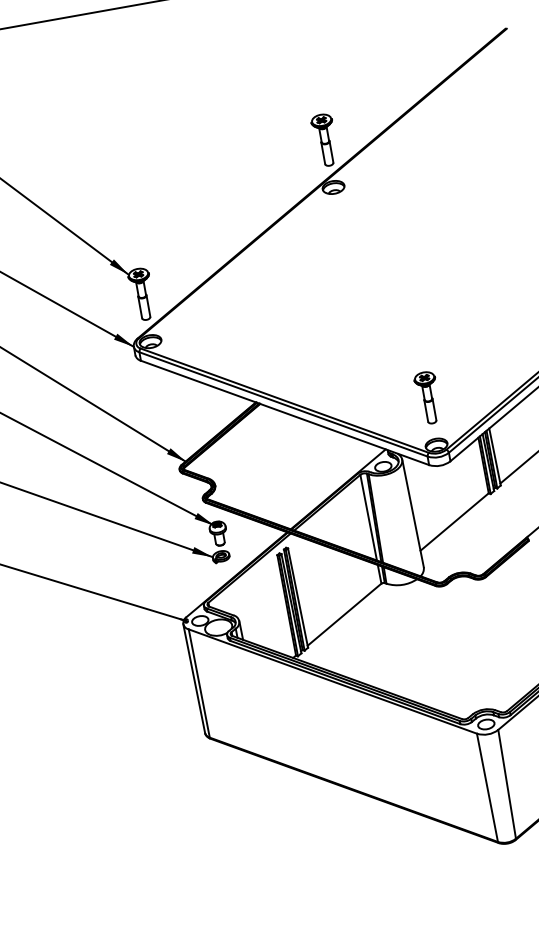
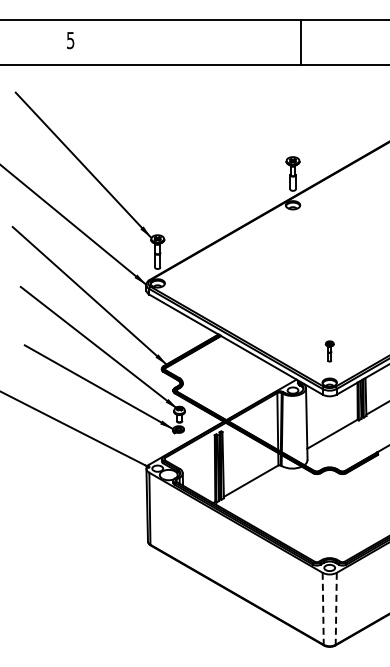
part: (427, 398) -> (329, 351), size x0.6
line: (507, 783) -> (336, 608), solid -> dashed
line: (487, 787) -> (323, 608), solid -> dashed

